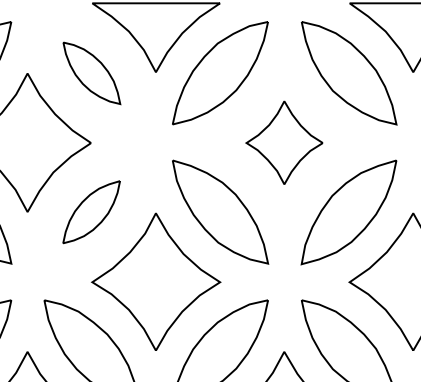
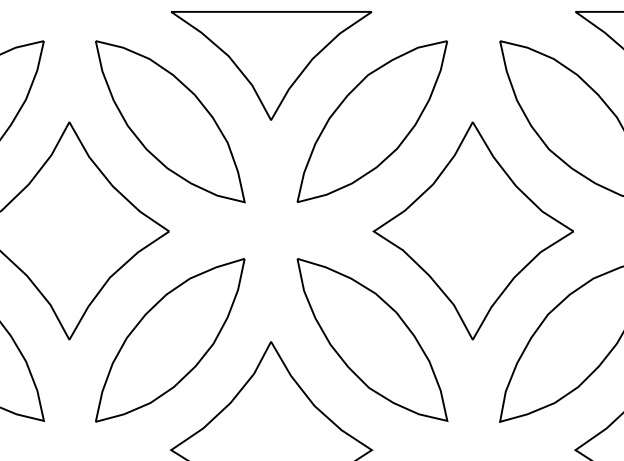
part: (91, 73) -> (169, 122), size x1.67
part: (284, 142) -> (473, 230), size x1.67
part: (91, 211) -> (169, 338), size x1.67

